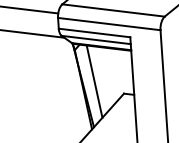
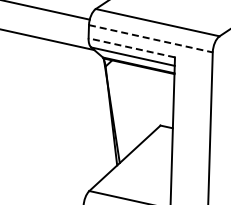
line: (109, 23) -> (151, 38), solid -> dashed
line: (94, 32) -> (131, 47), solid -> dashed
line: (94, 81) -> (125, 107), removed

